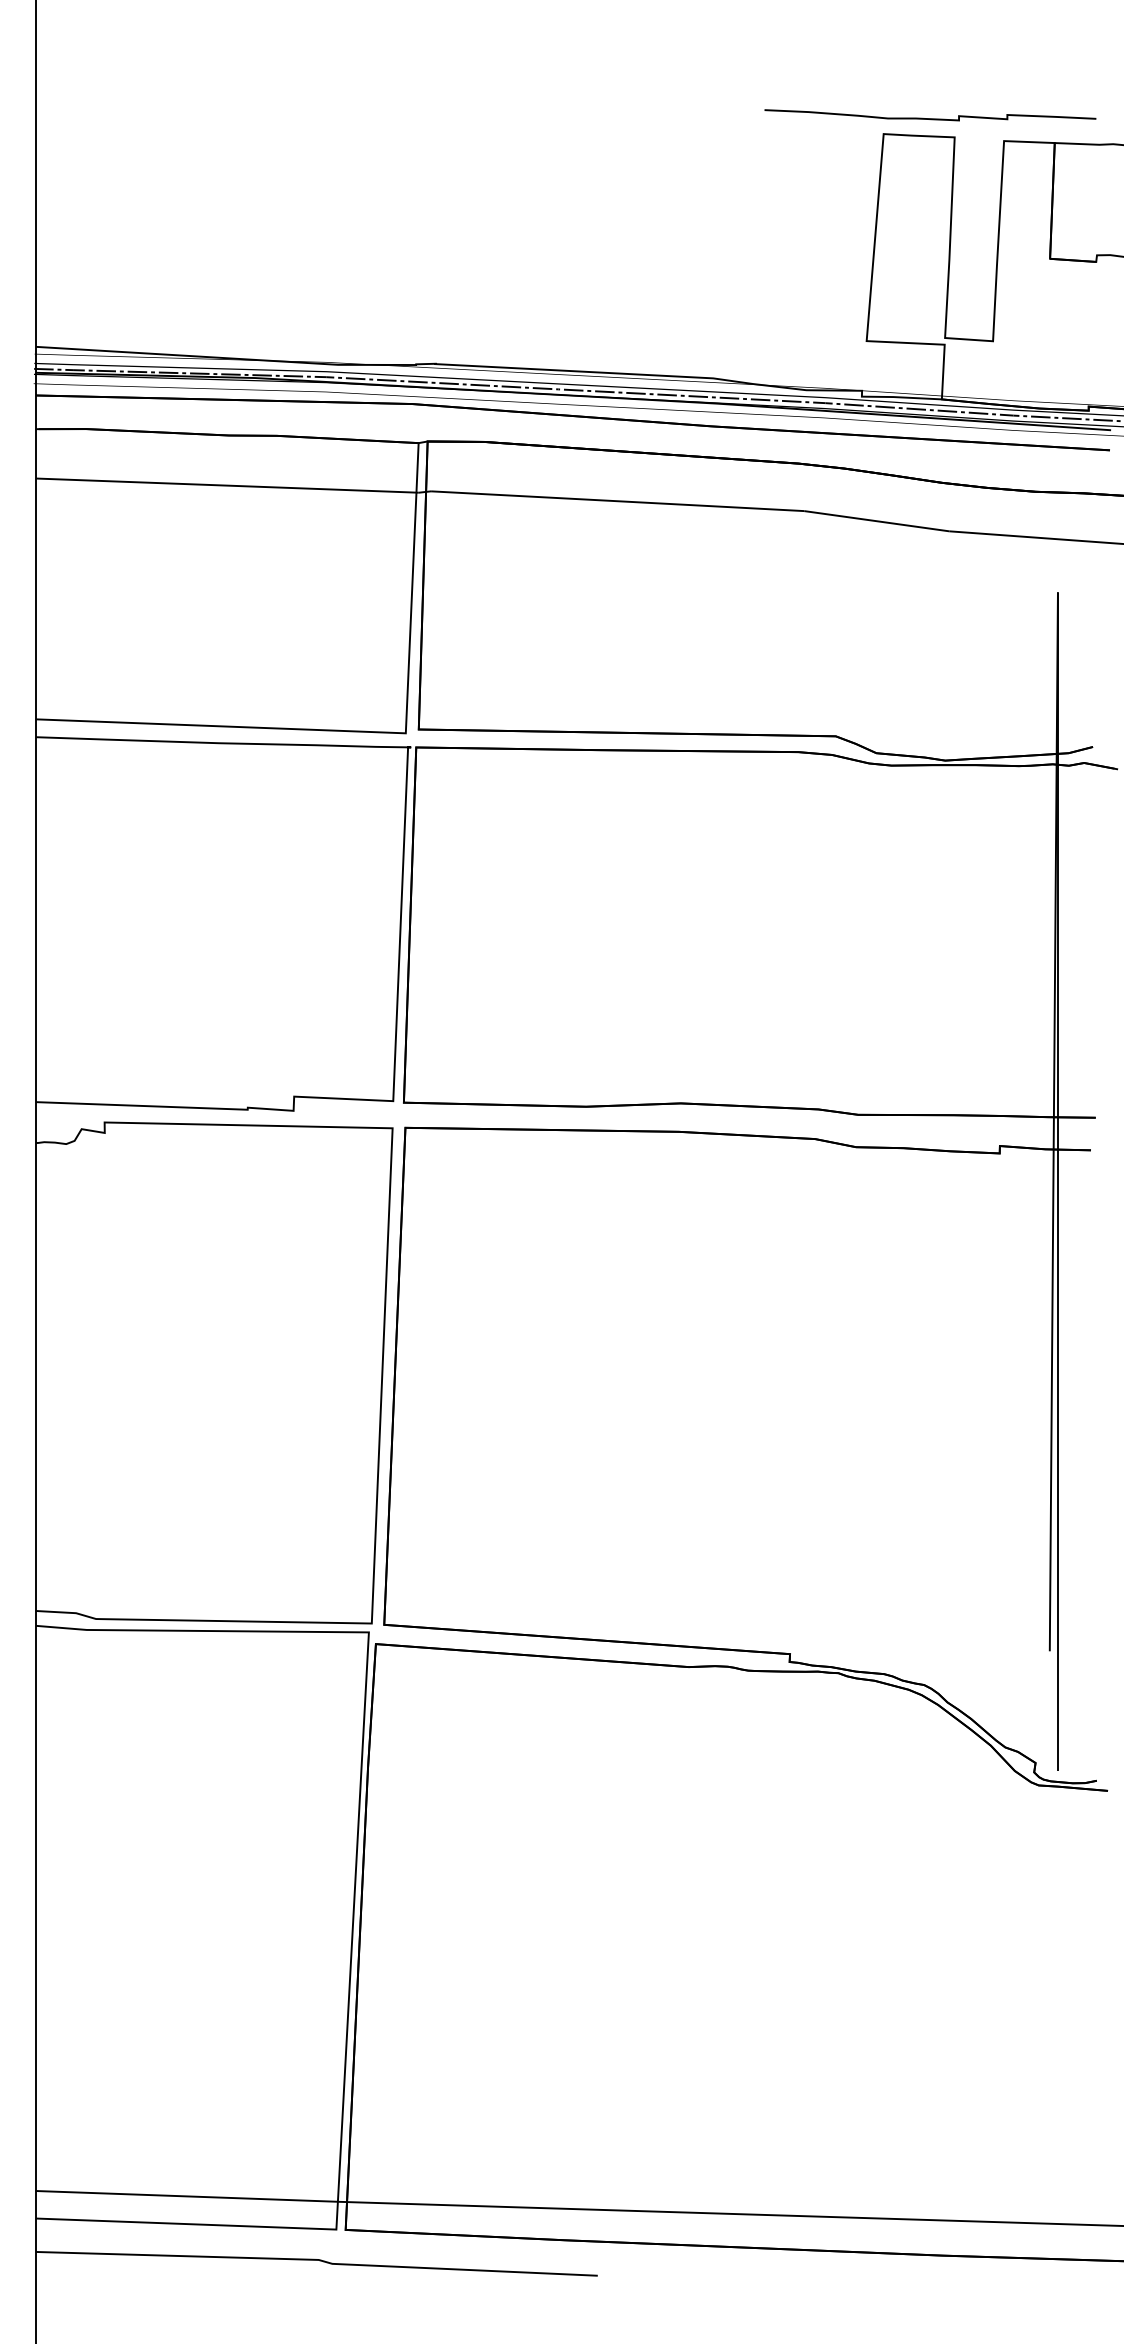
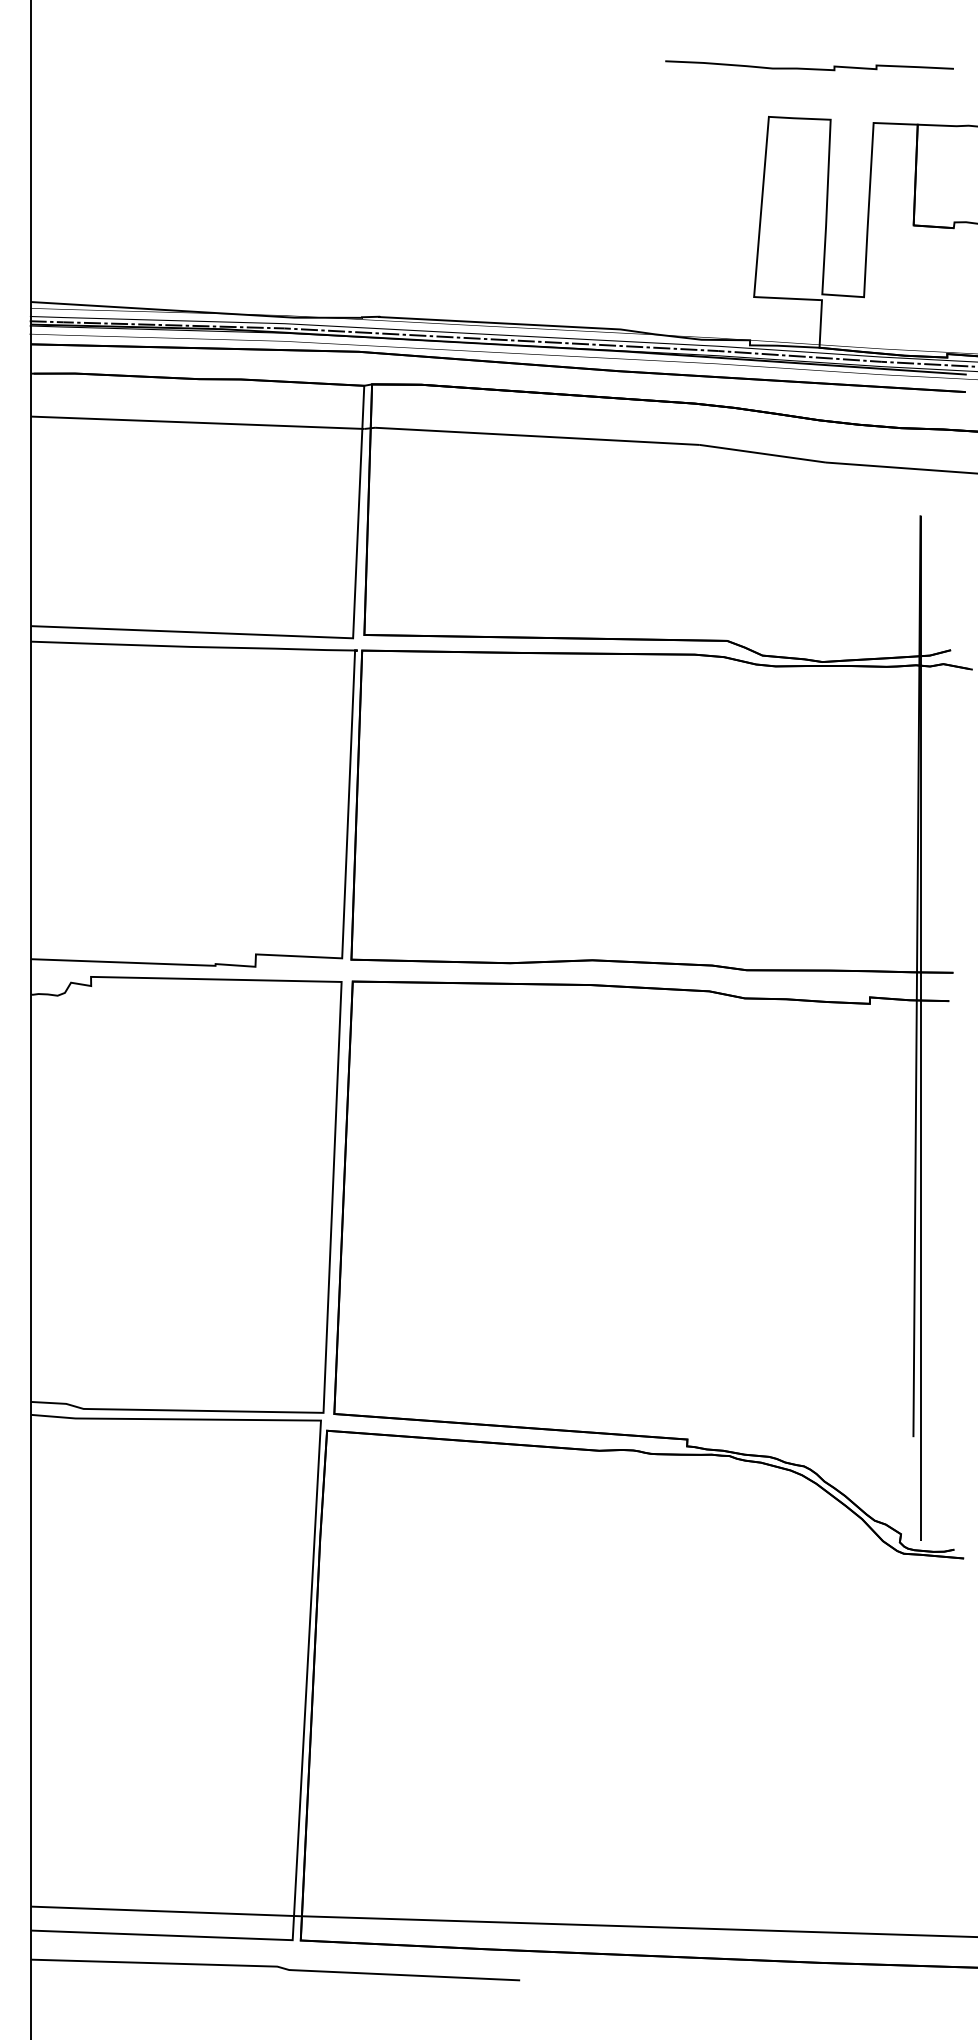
curve: (930, 118) -> (809, 68), moved

